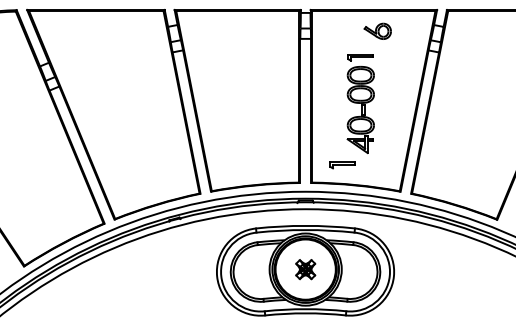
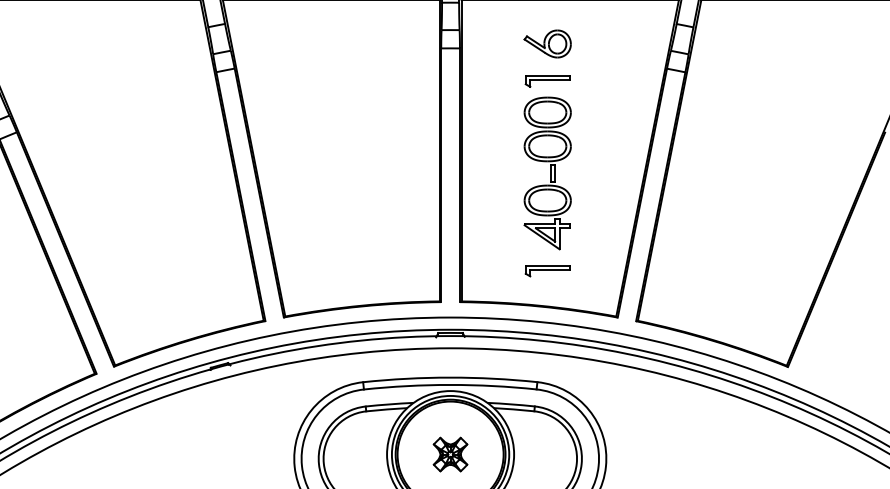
part: (377, 30) -> (547, 42), moved
part: (342, 165) -> (547, 271), moved

